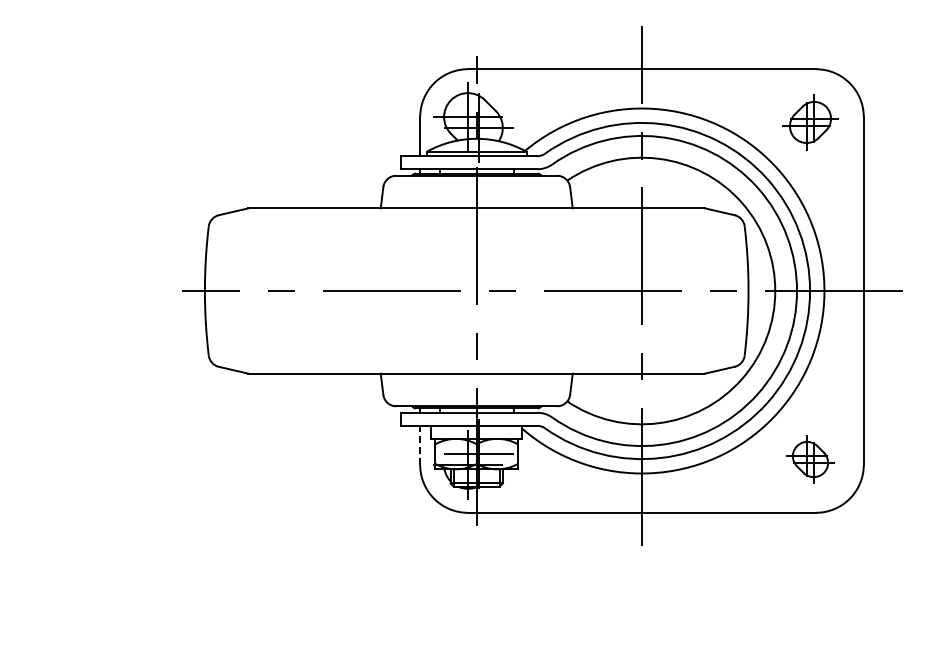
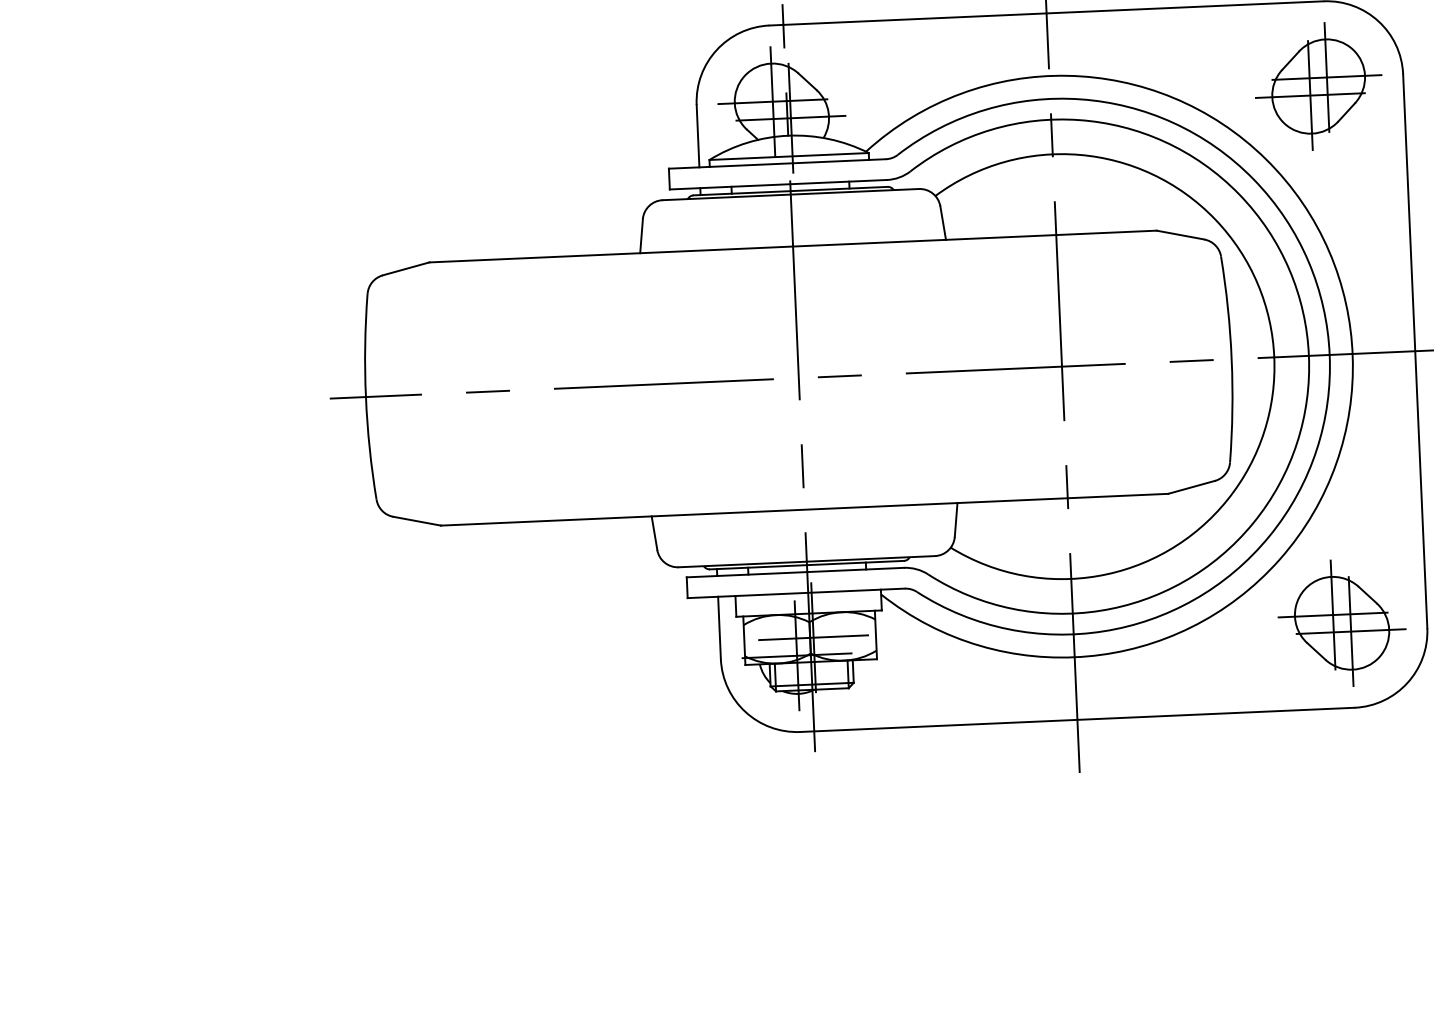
part: (810, 122) -> (1318, 86), size x1.43
line: (420, 445) -> (720, 628), dashed -> solid
part: (810, 459) -> (1342, 623), size x1.67

